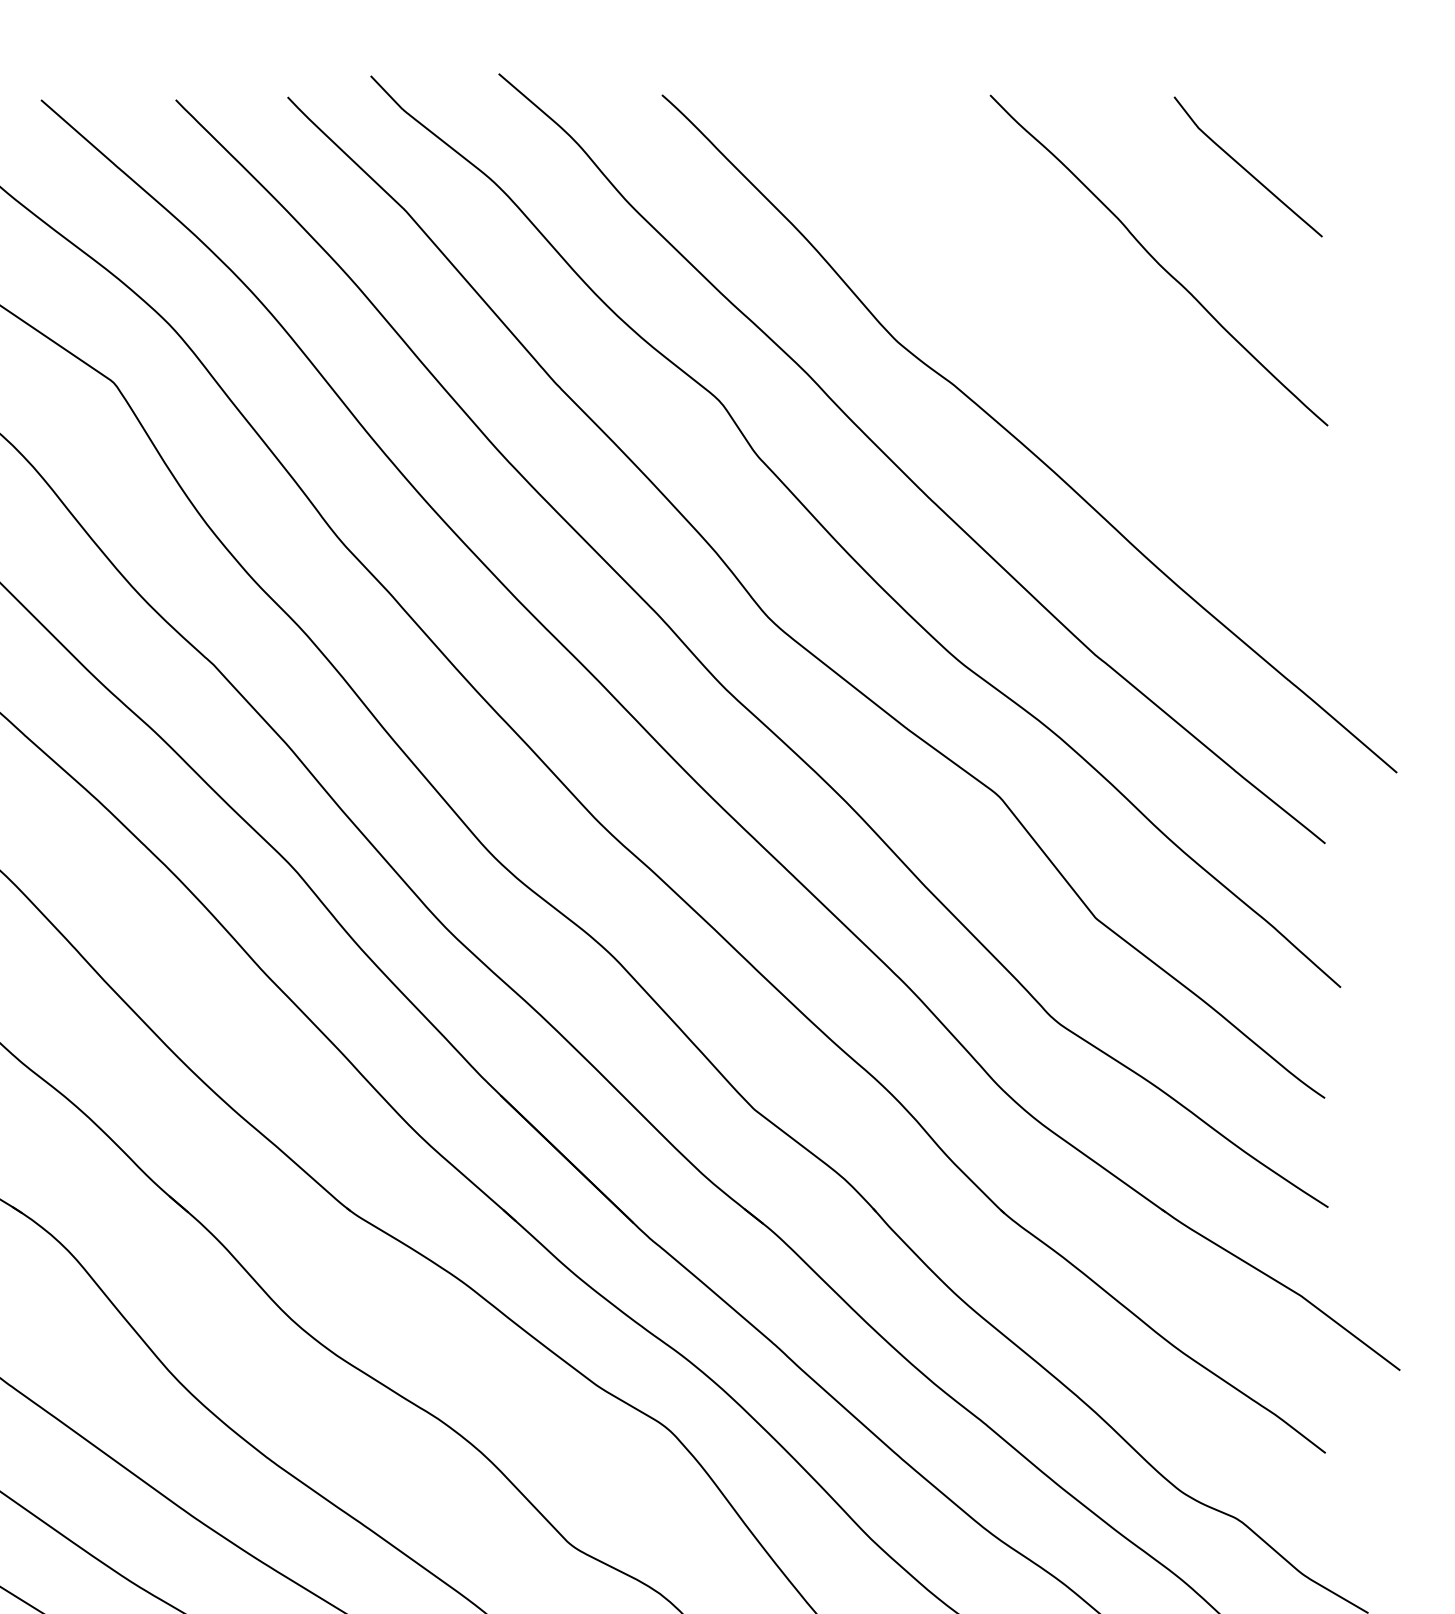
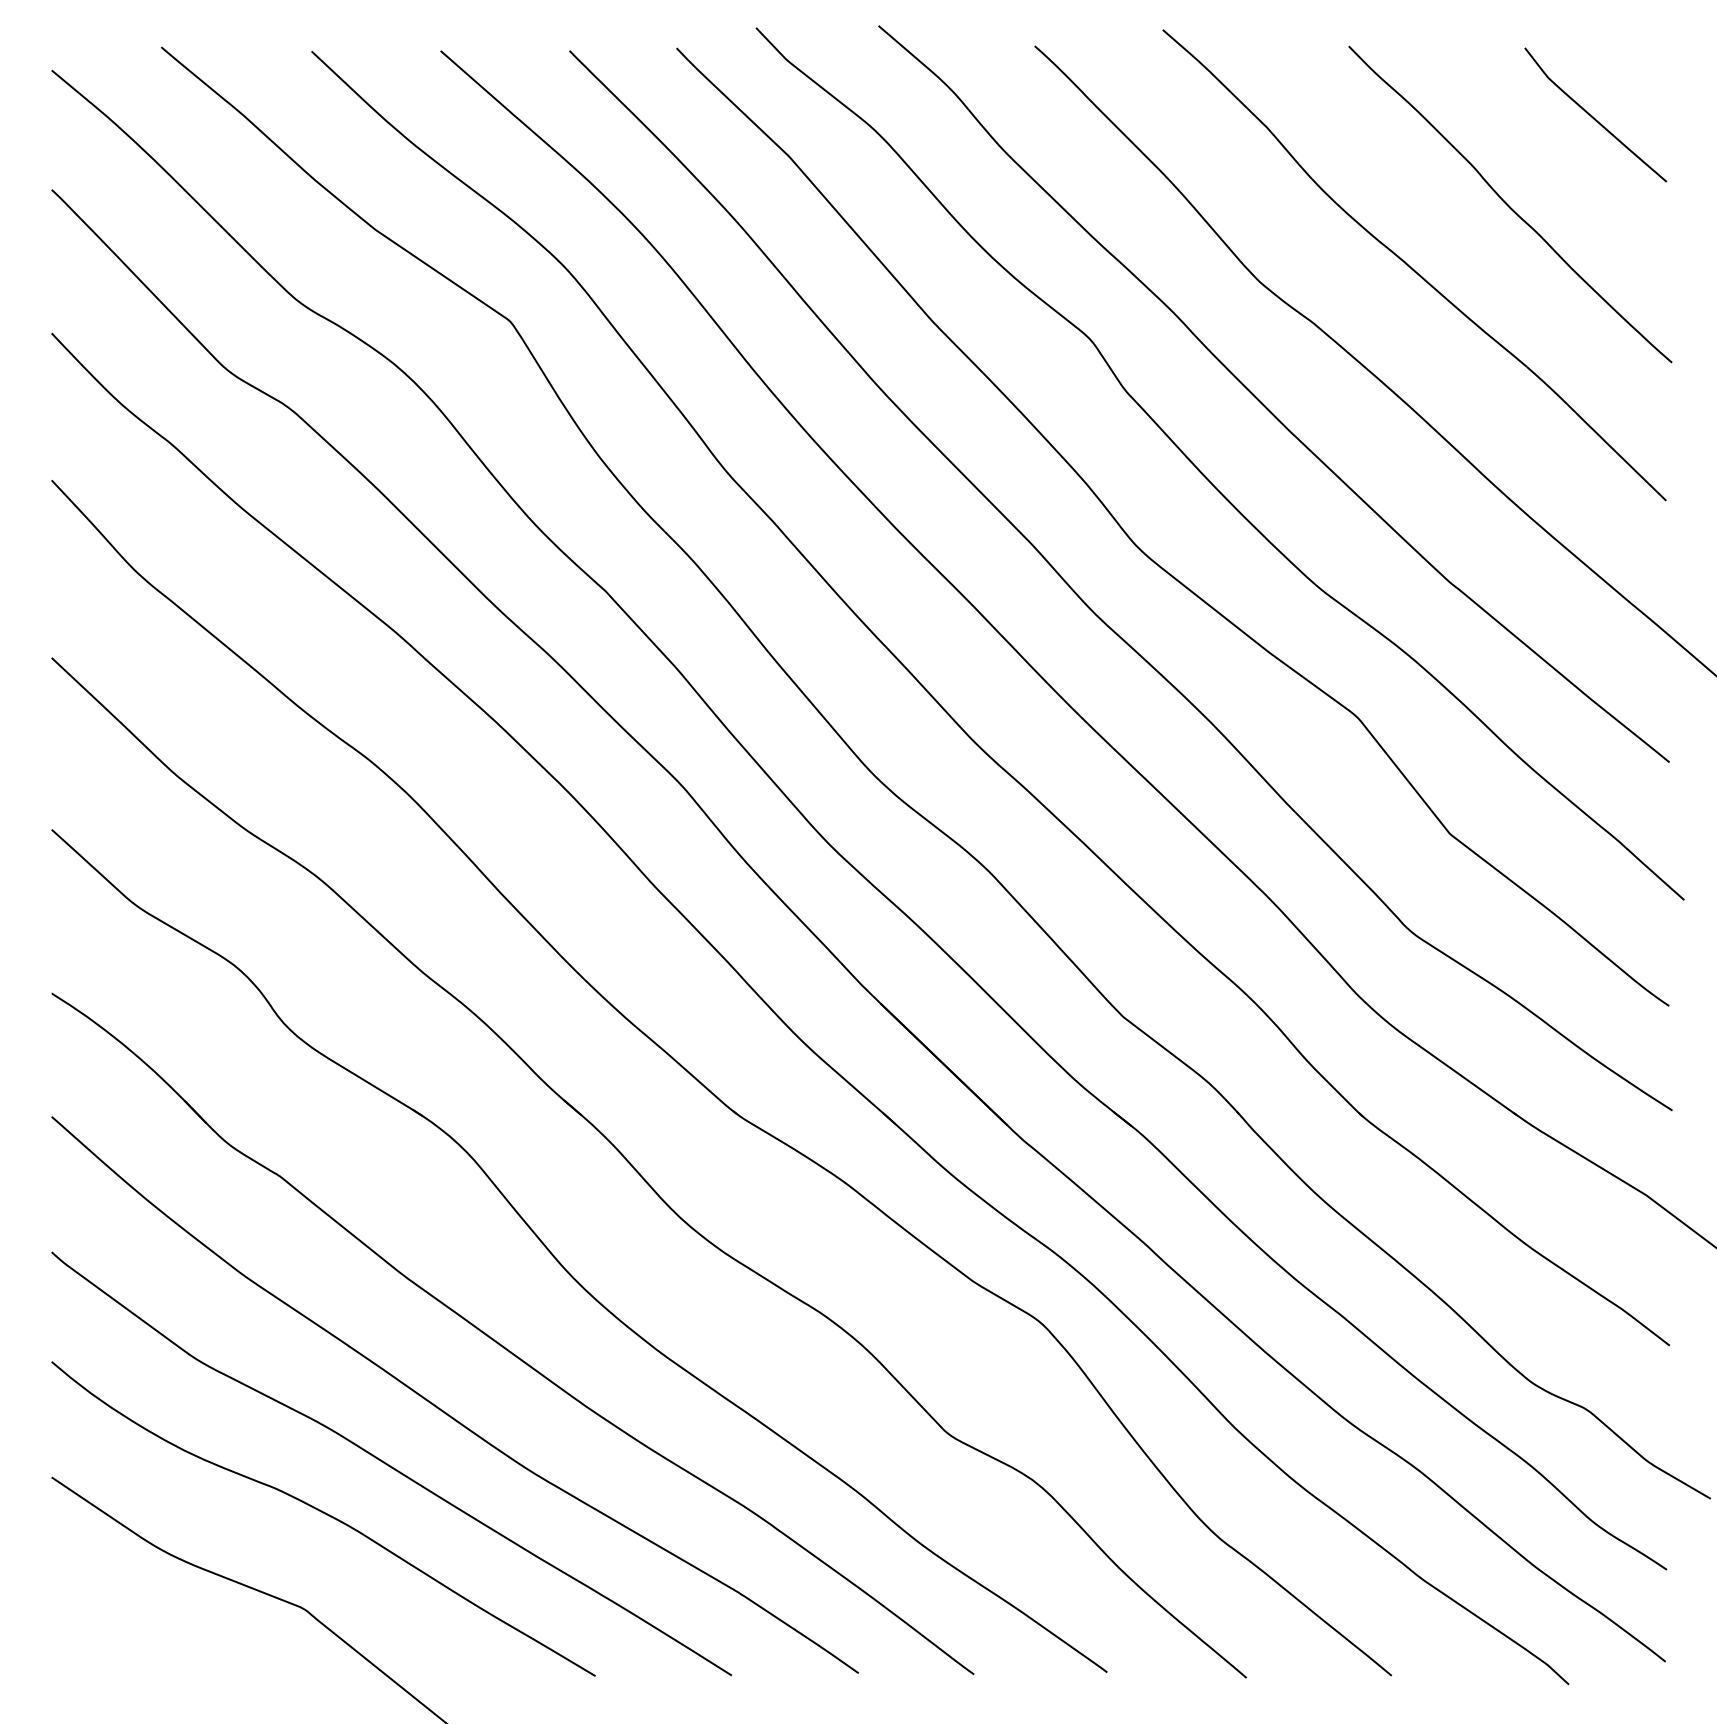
part: (1058, 324) -> (1414, 265), added

